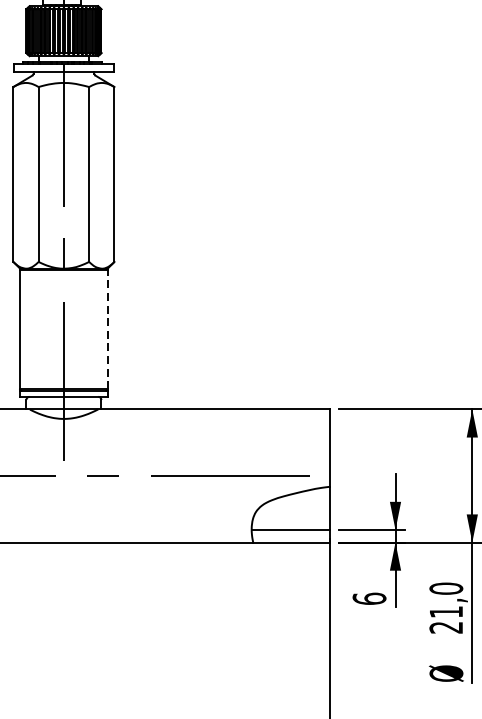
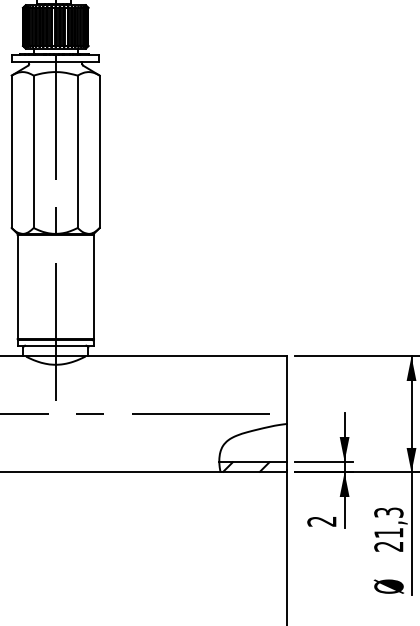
line: (107, 329) -> (93, 286), dashed -> solid
hatch: (282, 535) -> (246, 466), added
text: (445, 588) -> (388, 512), 21,0 -> 21,3
text: (368, 598) -> (321, 521), 6 -> 2

